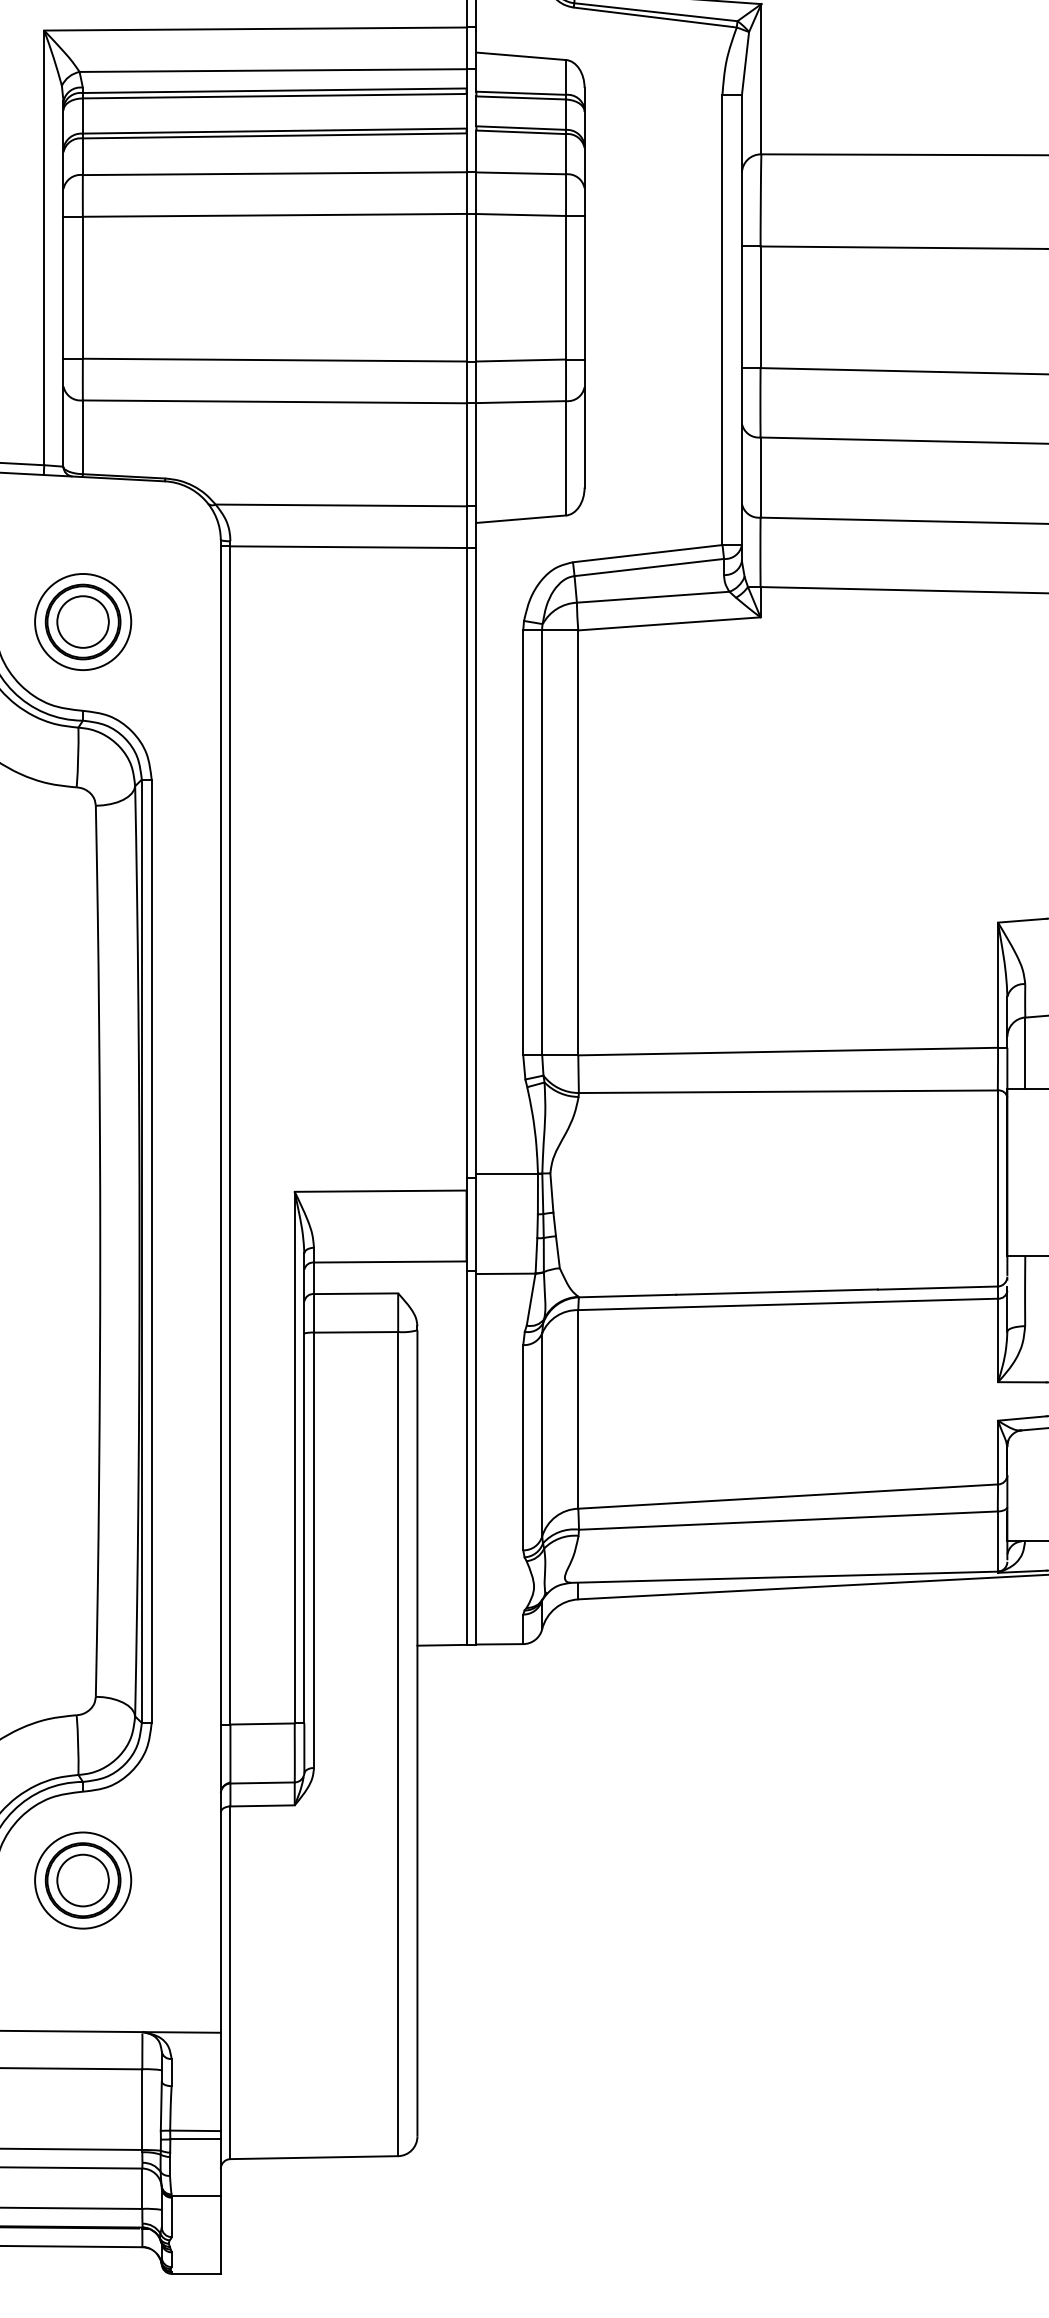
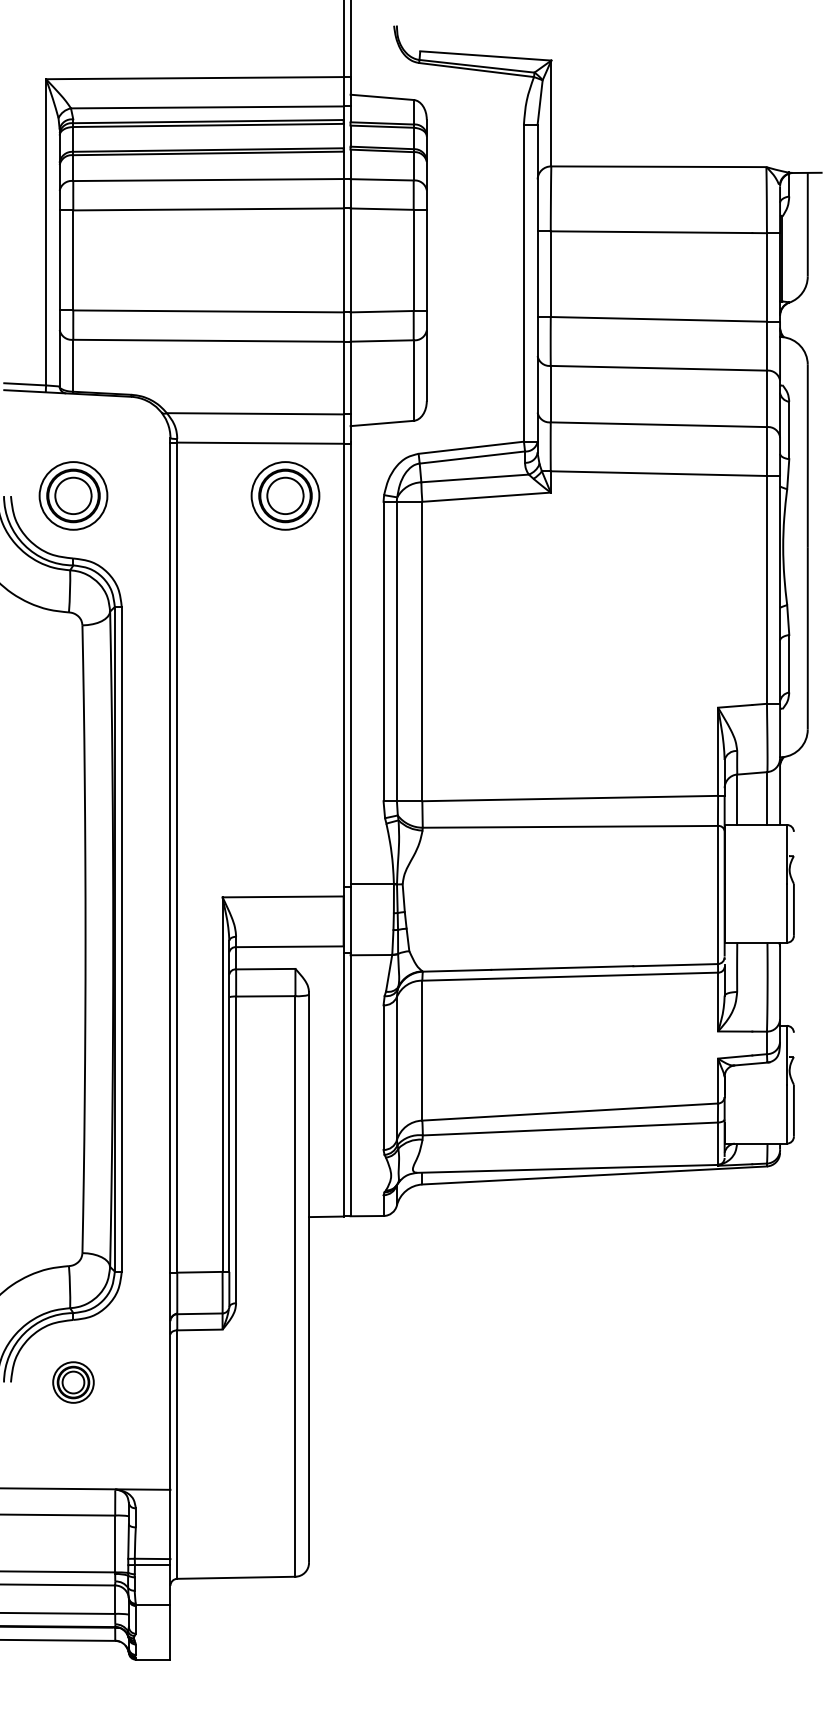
part: (384, 621) -> (285, 495), added
part: (83, 1880) -> (73, 1382), size x0.6

